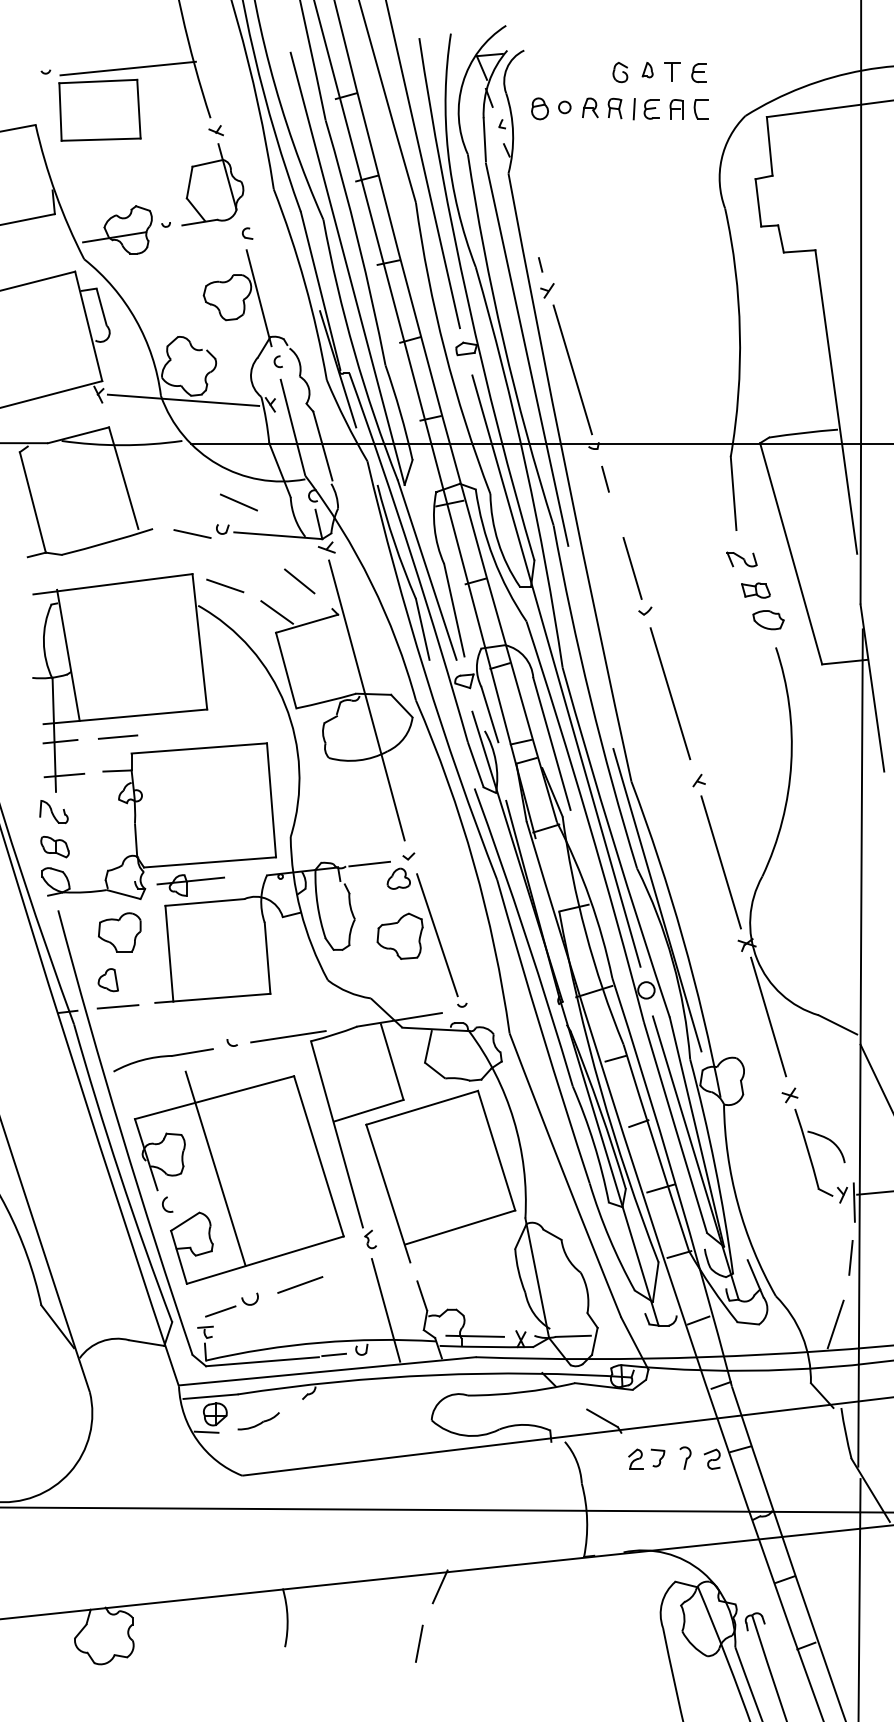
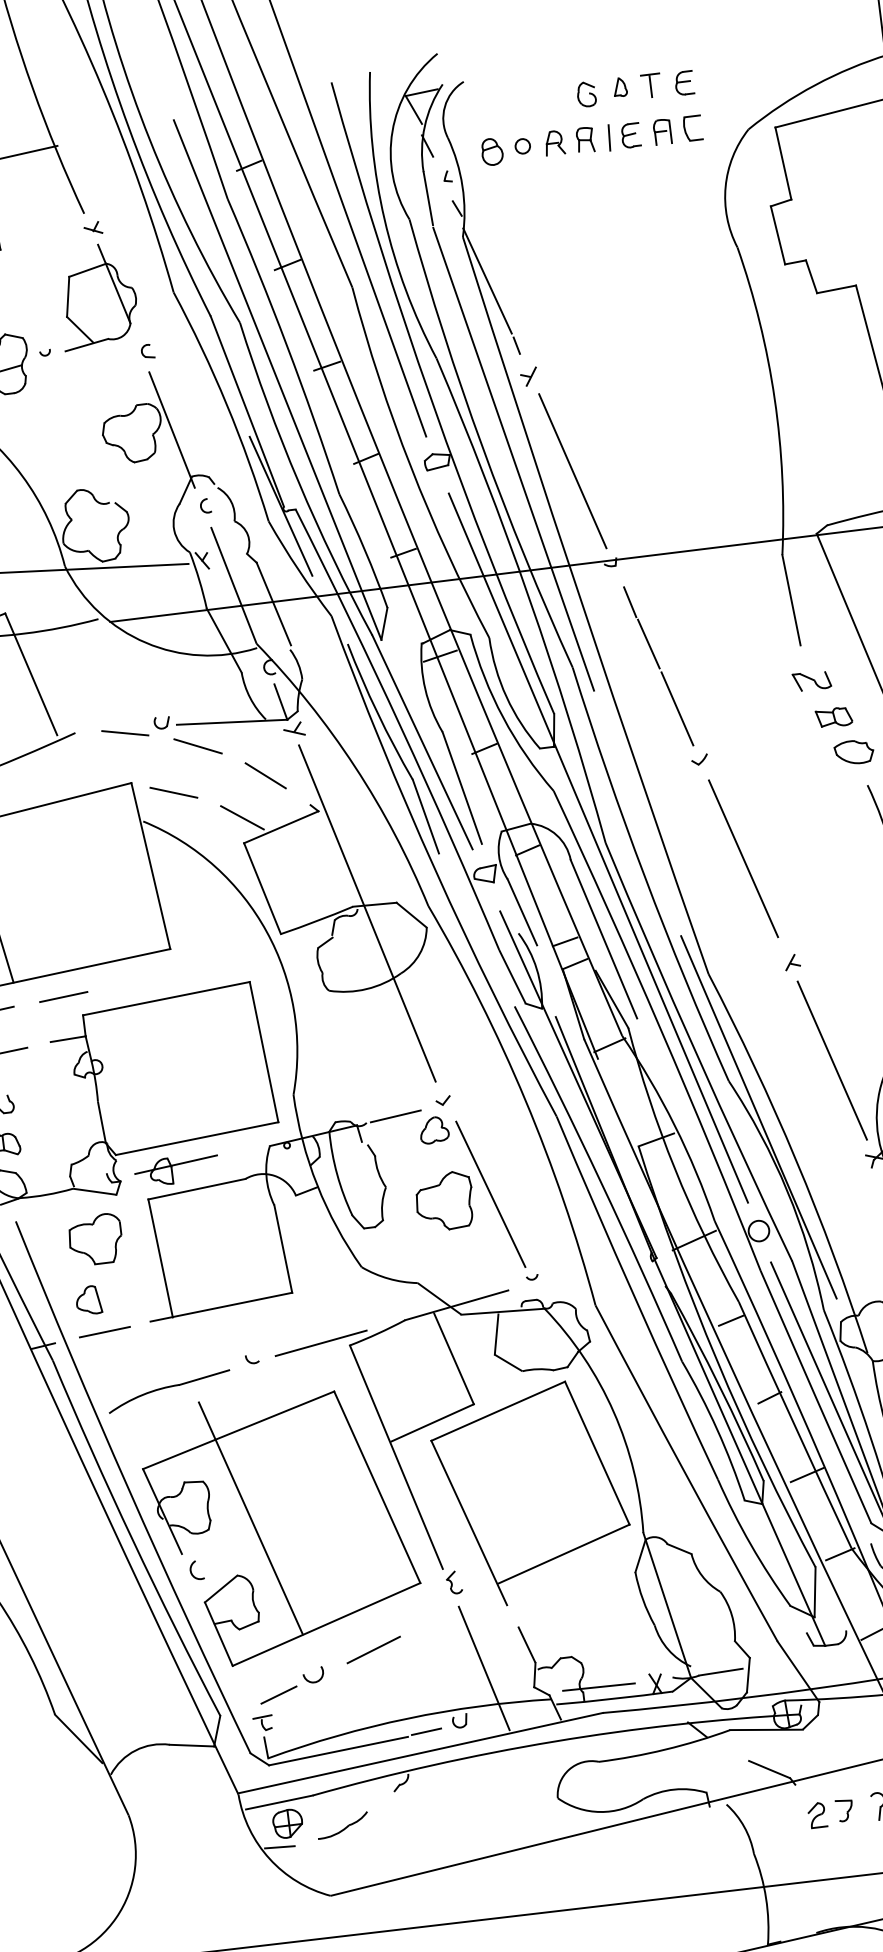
line: (523, 210) -> (487, 280), added
line: (238, 502) -> (197, 746), moved
line: (616, 513) -> (649, 643), added

